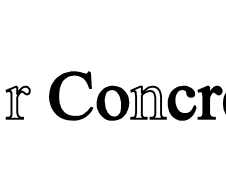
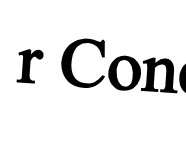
fill: (17, 102) -> (29, 66), added
fill: (148, 102) -> (160, 74), added

